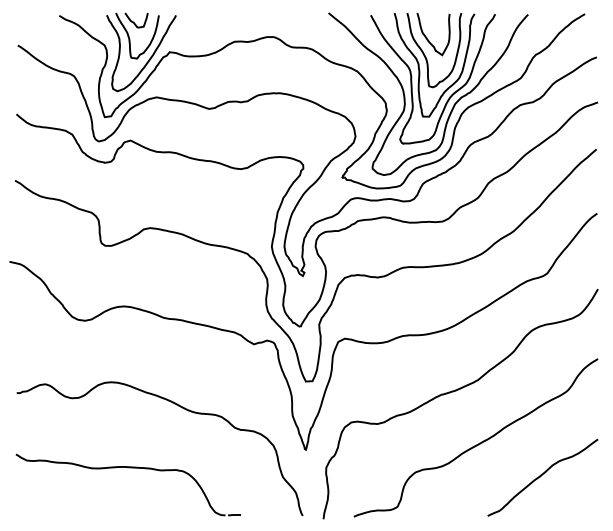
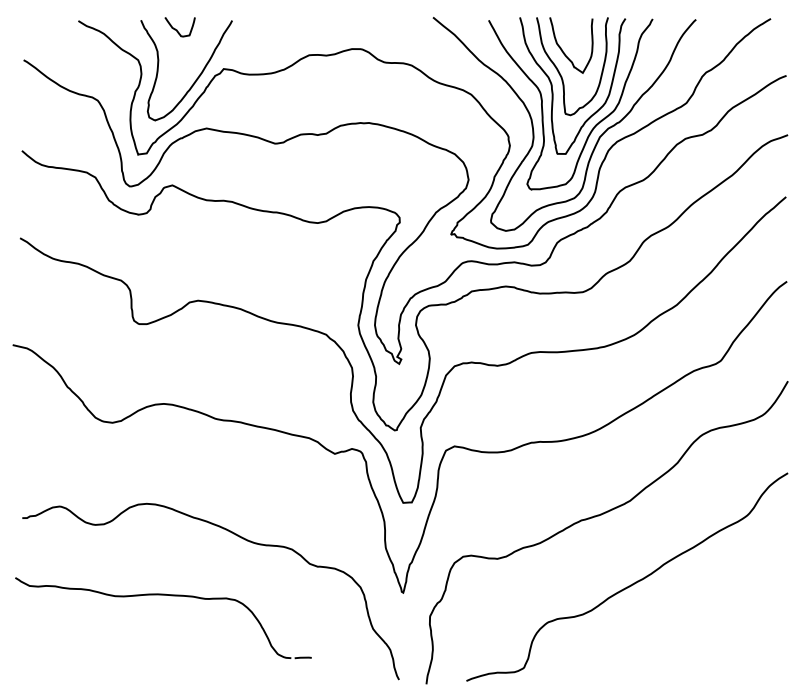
curve: (130, 38) -> (171, 50), removed
part: (128, 467) -> (163, 595), moved
curve: (541, 476) -> (713, 627), removed

